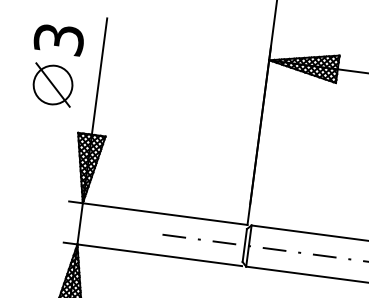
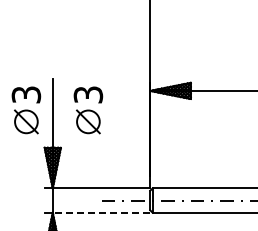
part: (160, 79) -> (88, 110), added
line: (159, 254) -> (101, 212), solid -> dashed

